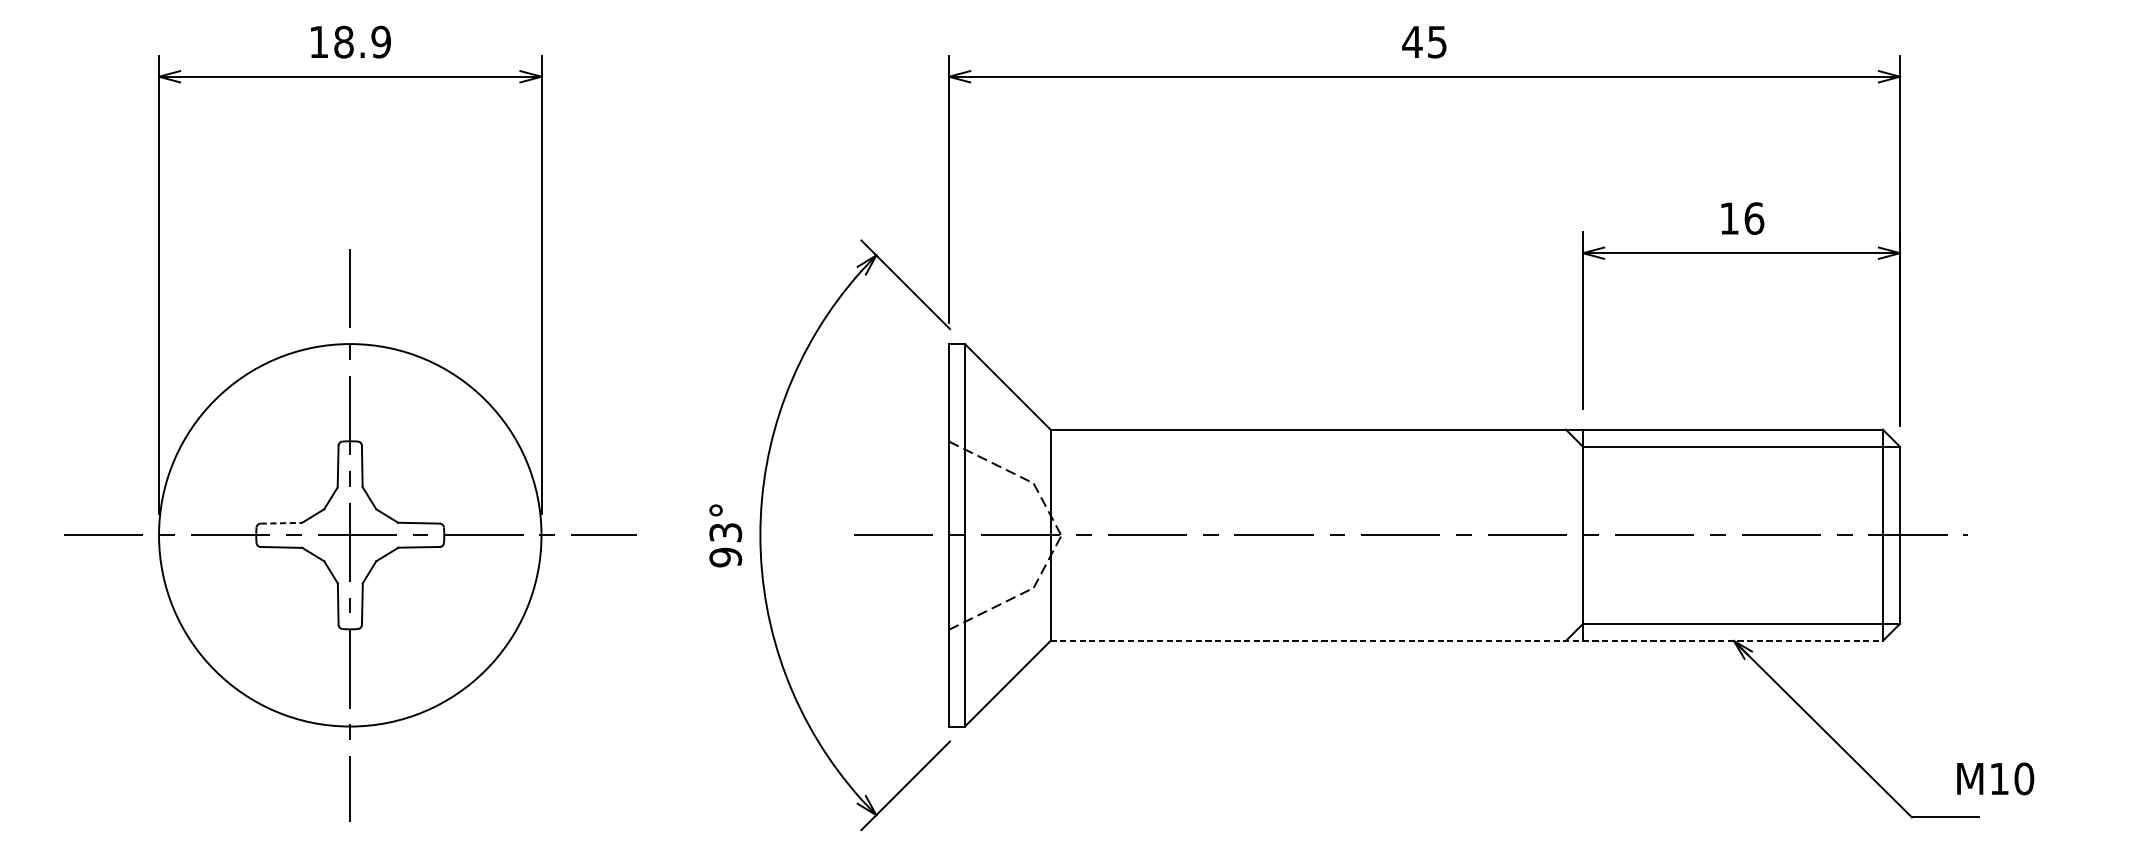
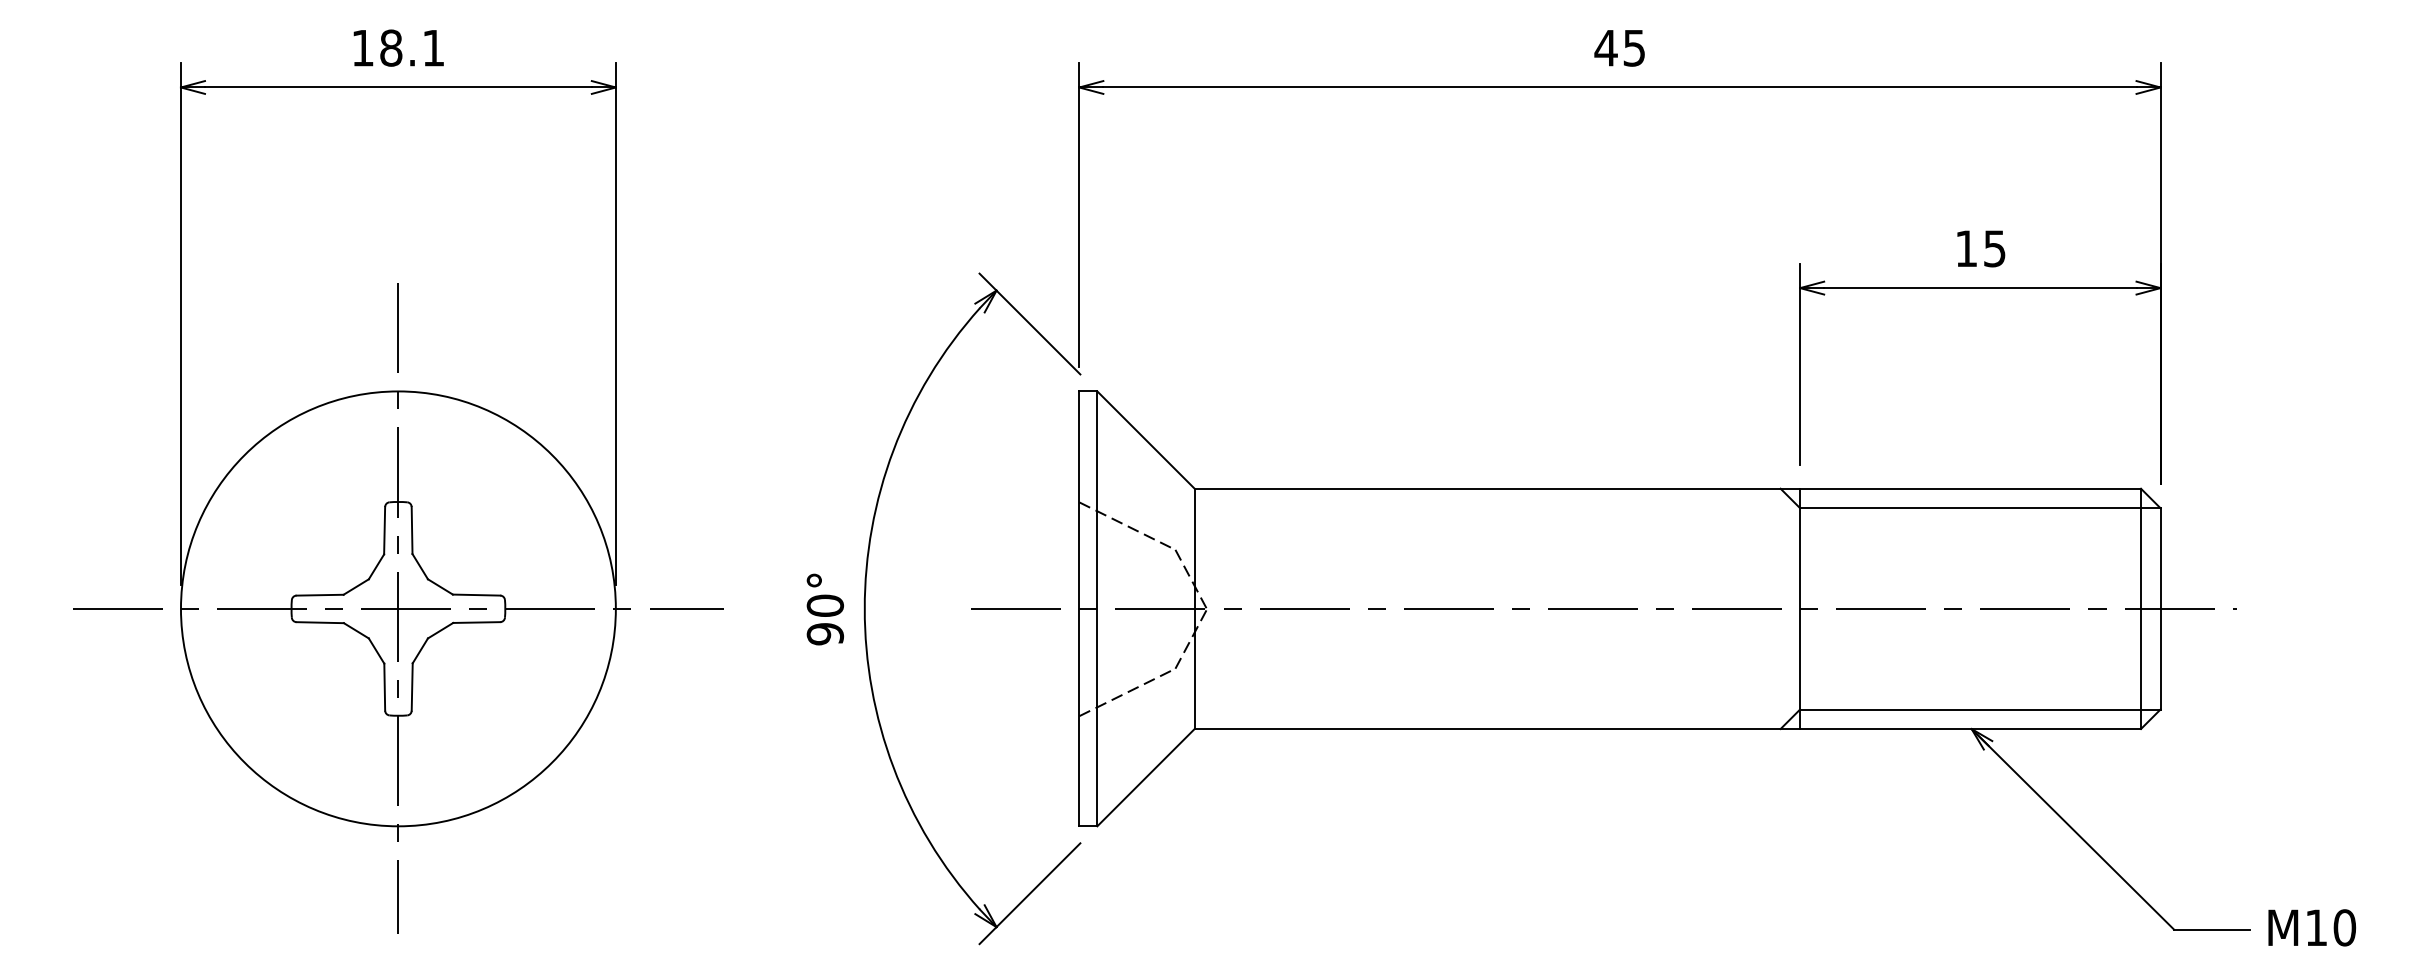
text: (381, 41) -> (433, 47), 18.9 -> 18.1
text: (1754, 218) -> (1995, 248), 16 -> 15
line: (281, 523) -> (320, 595), dashed -> solid
text: (725, 532) -> (825, 605), 93° -> 90°
line: (1467, 641) -> (1668, 729), dashed -> solid
text: (1995, 778) -> (2312, 927), moved

